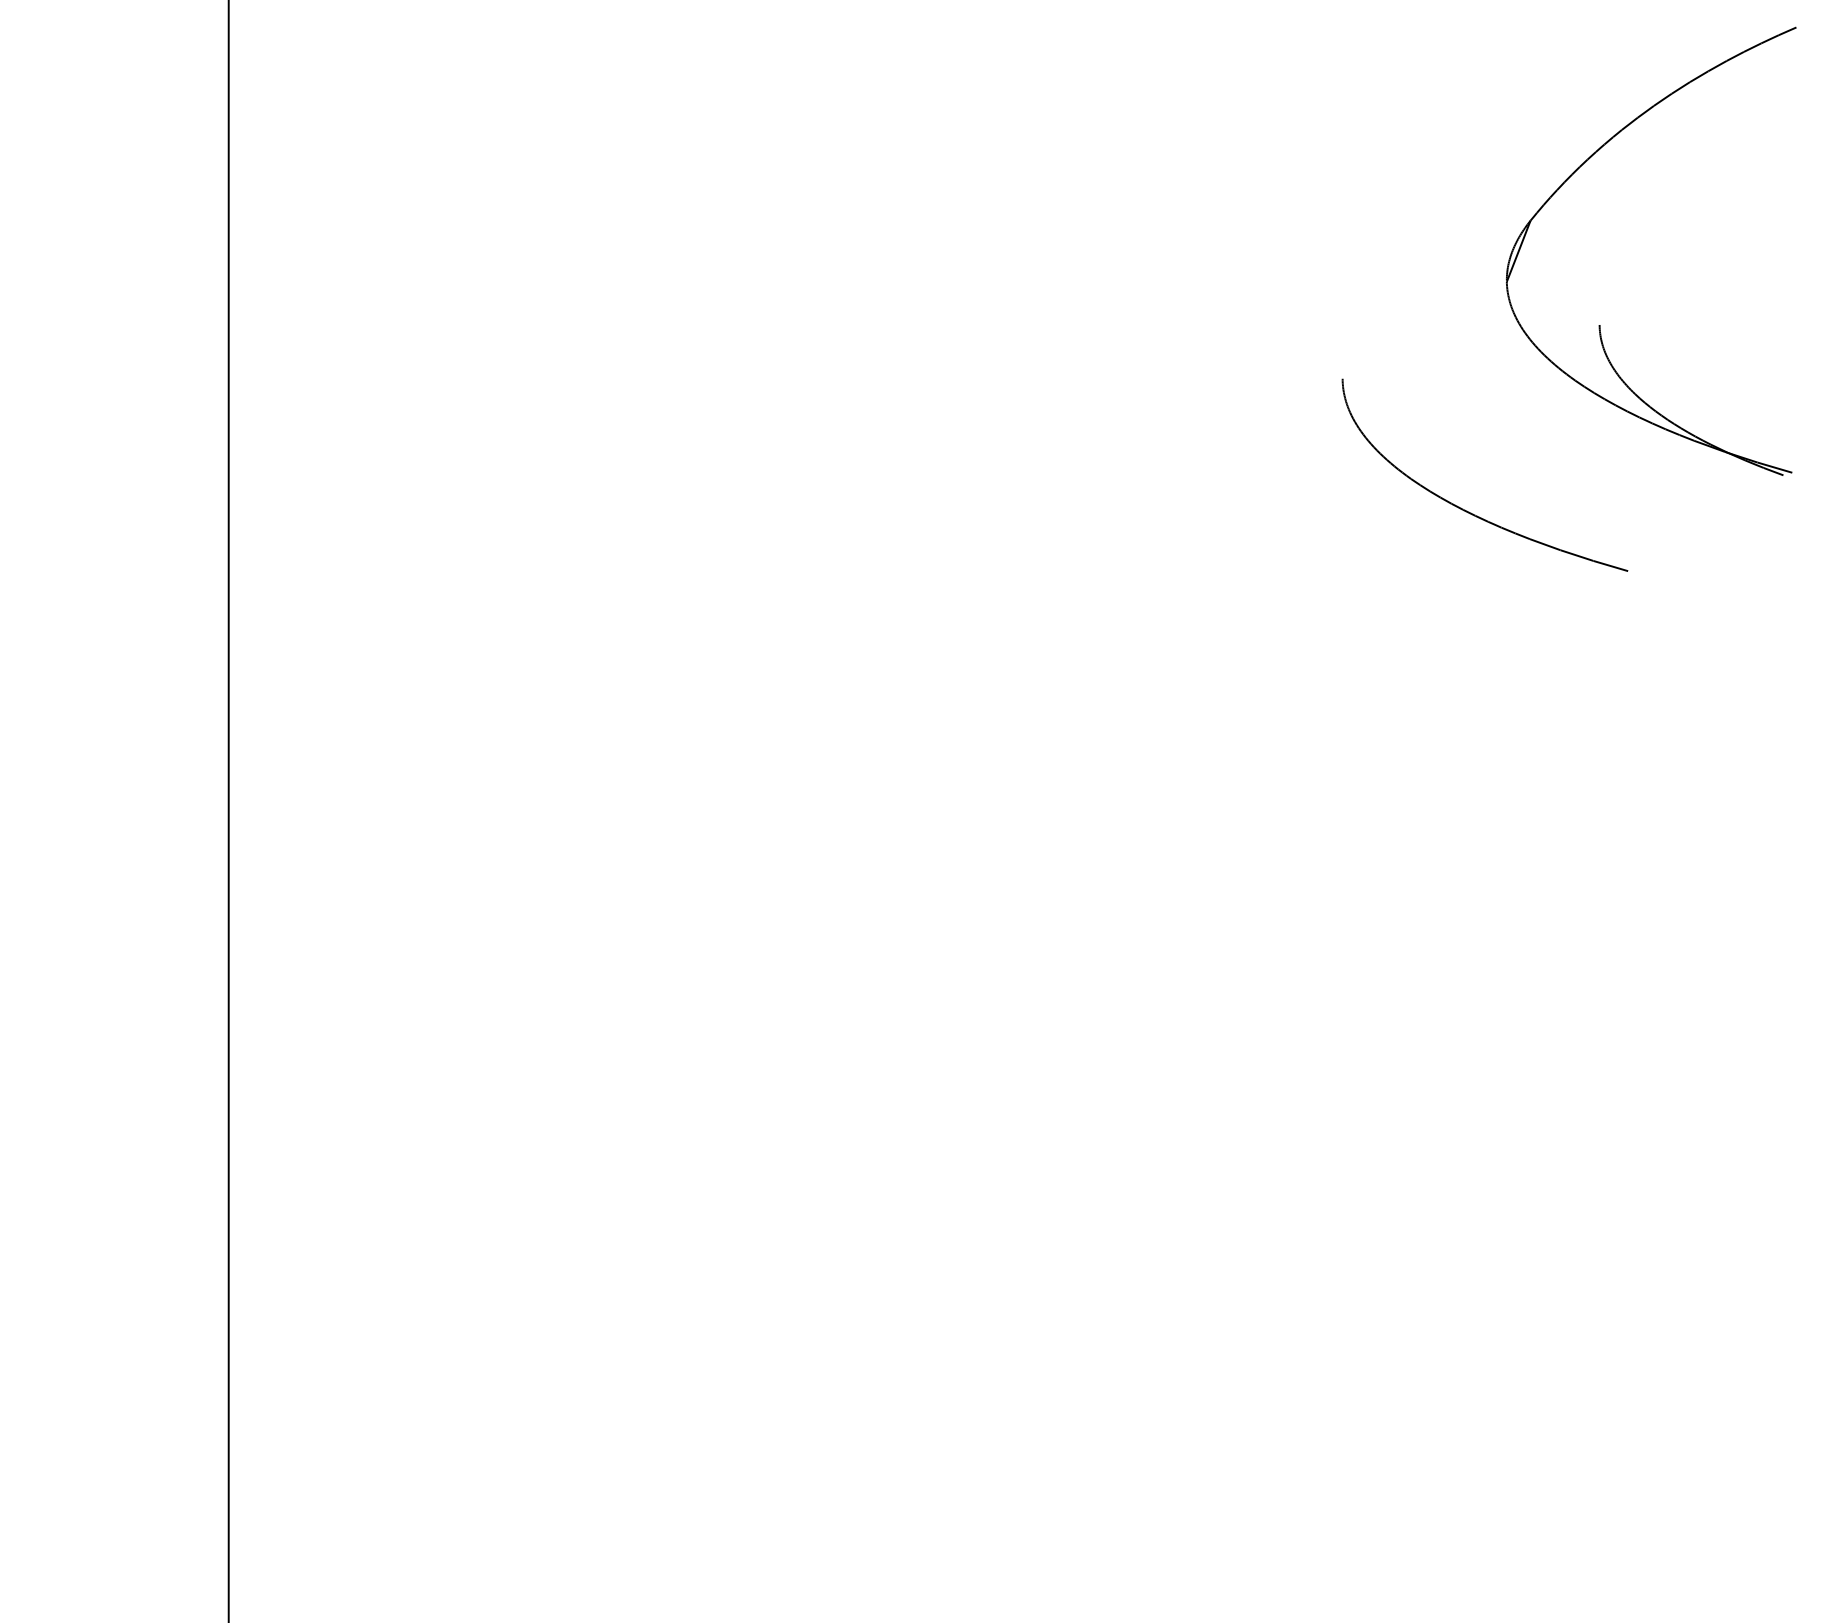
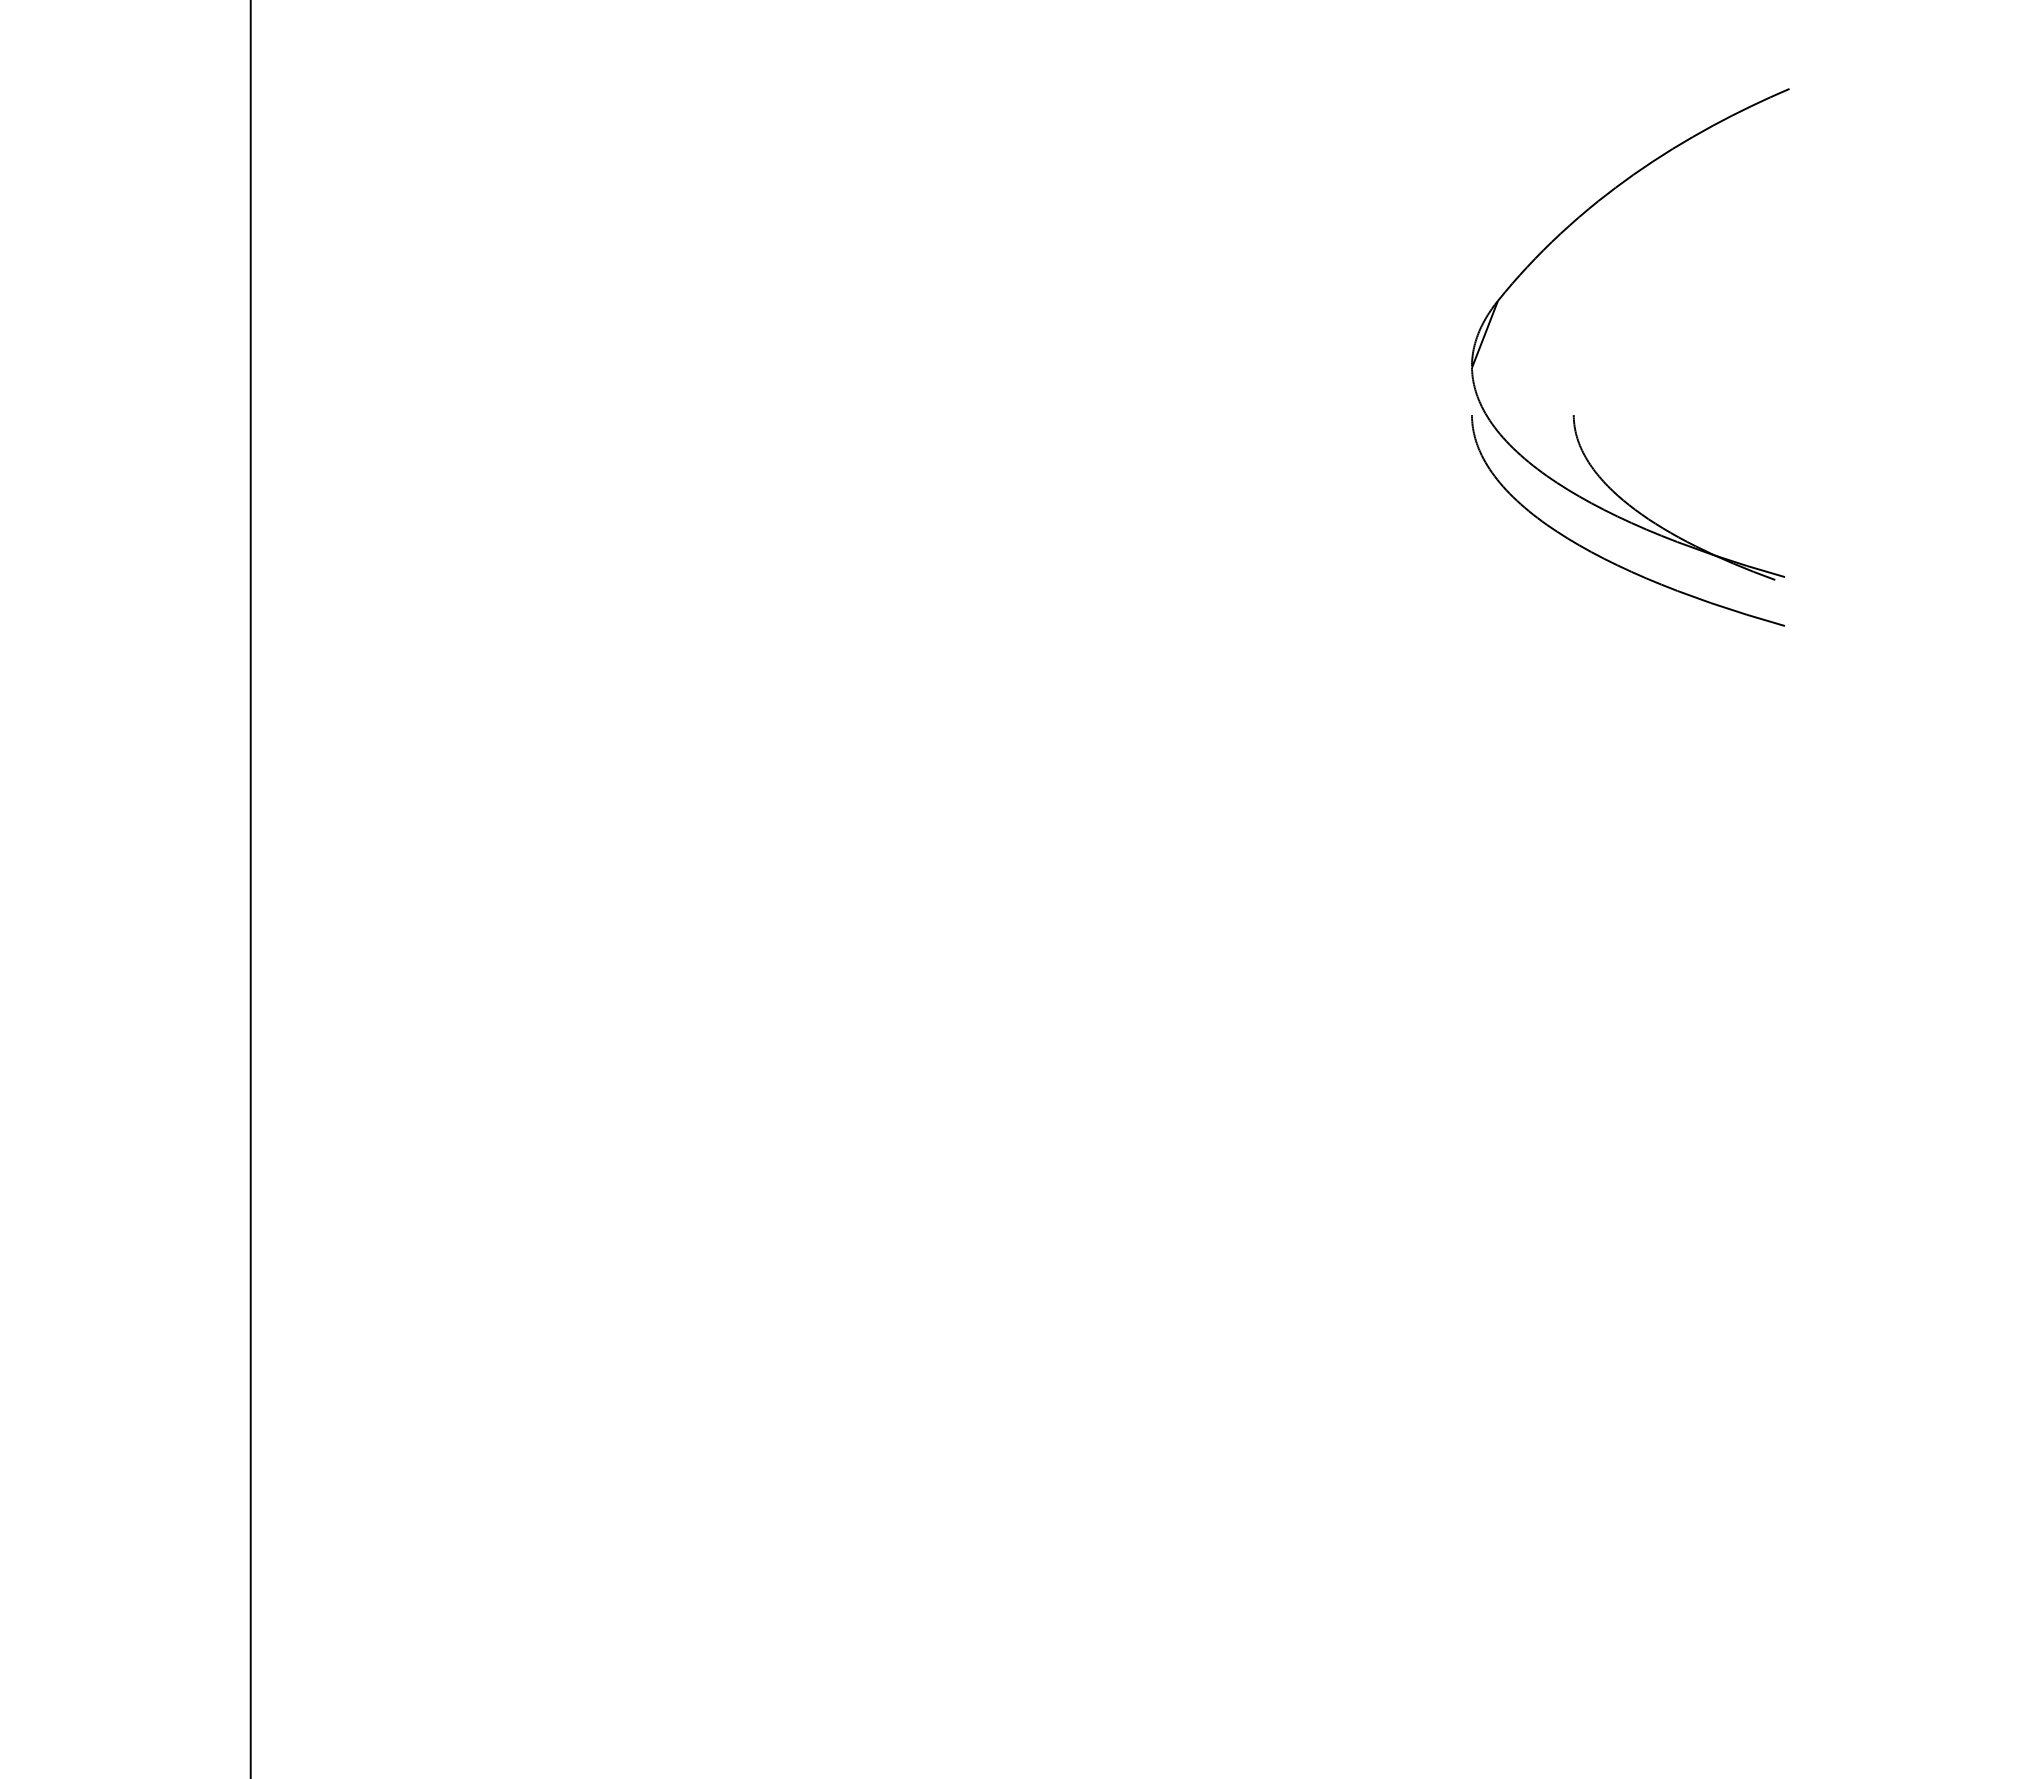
part: (1600, 325) -> (1574, 415), moved

